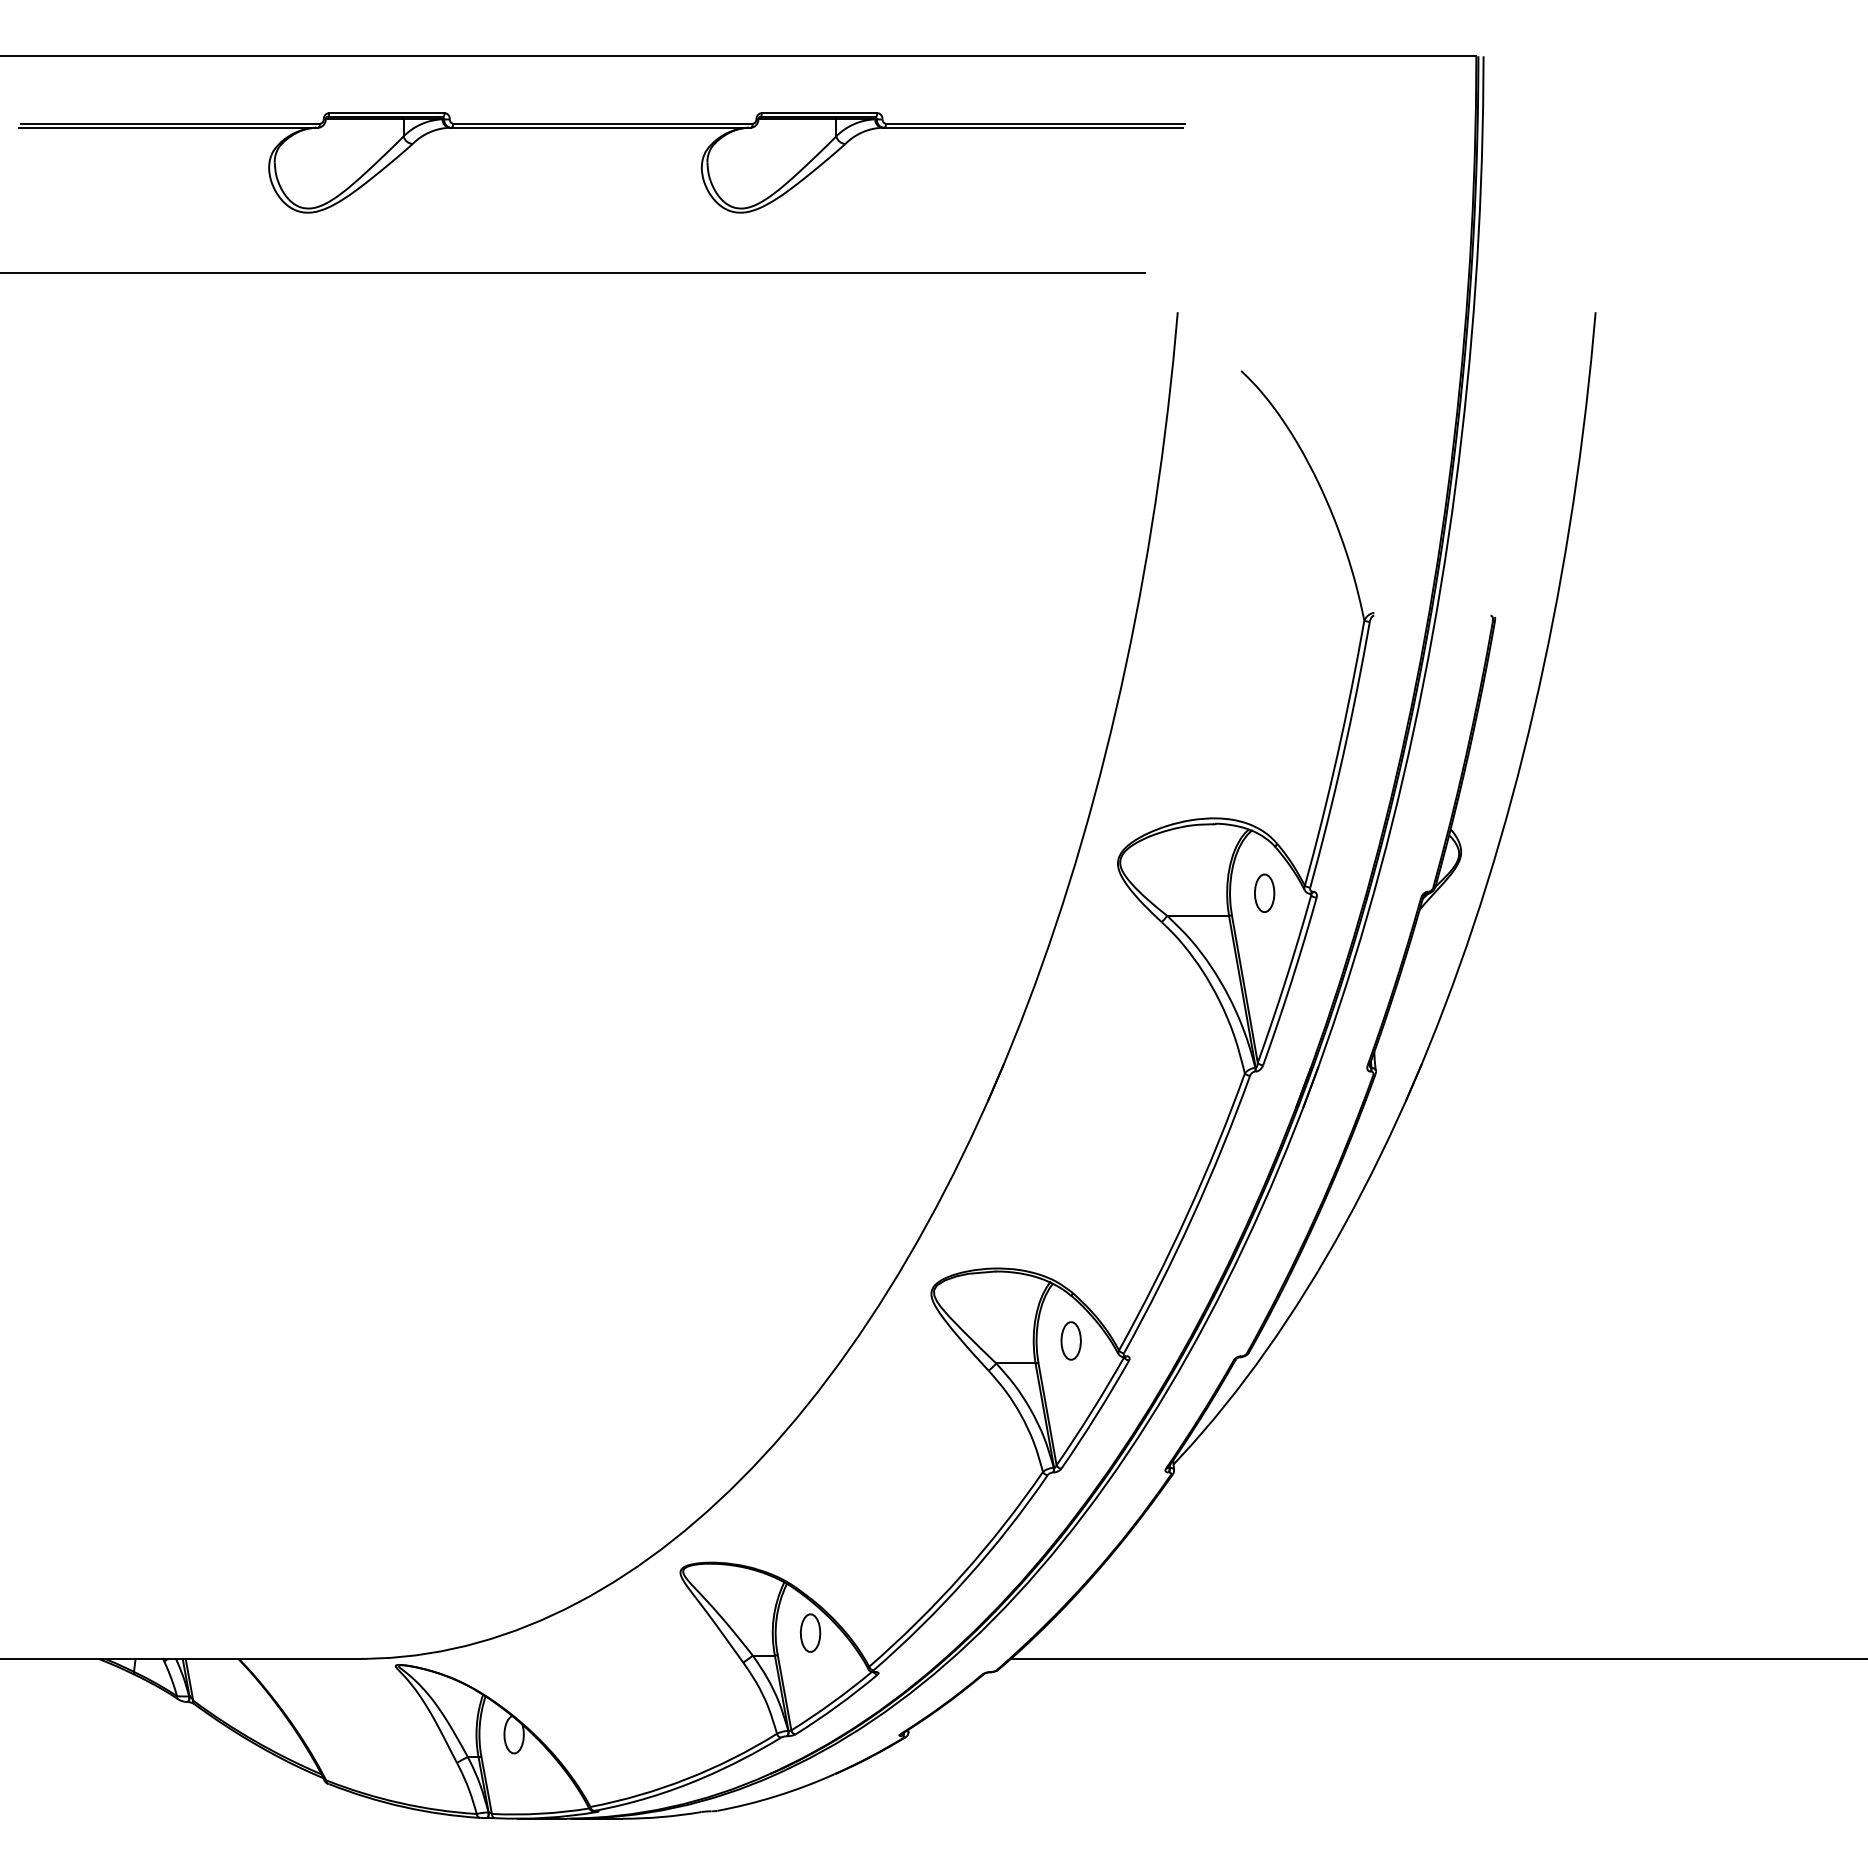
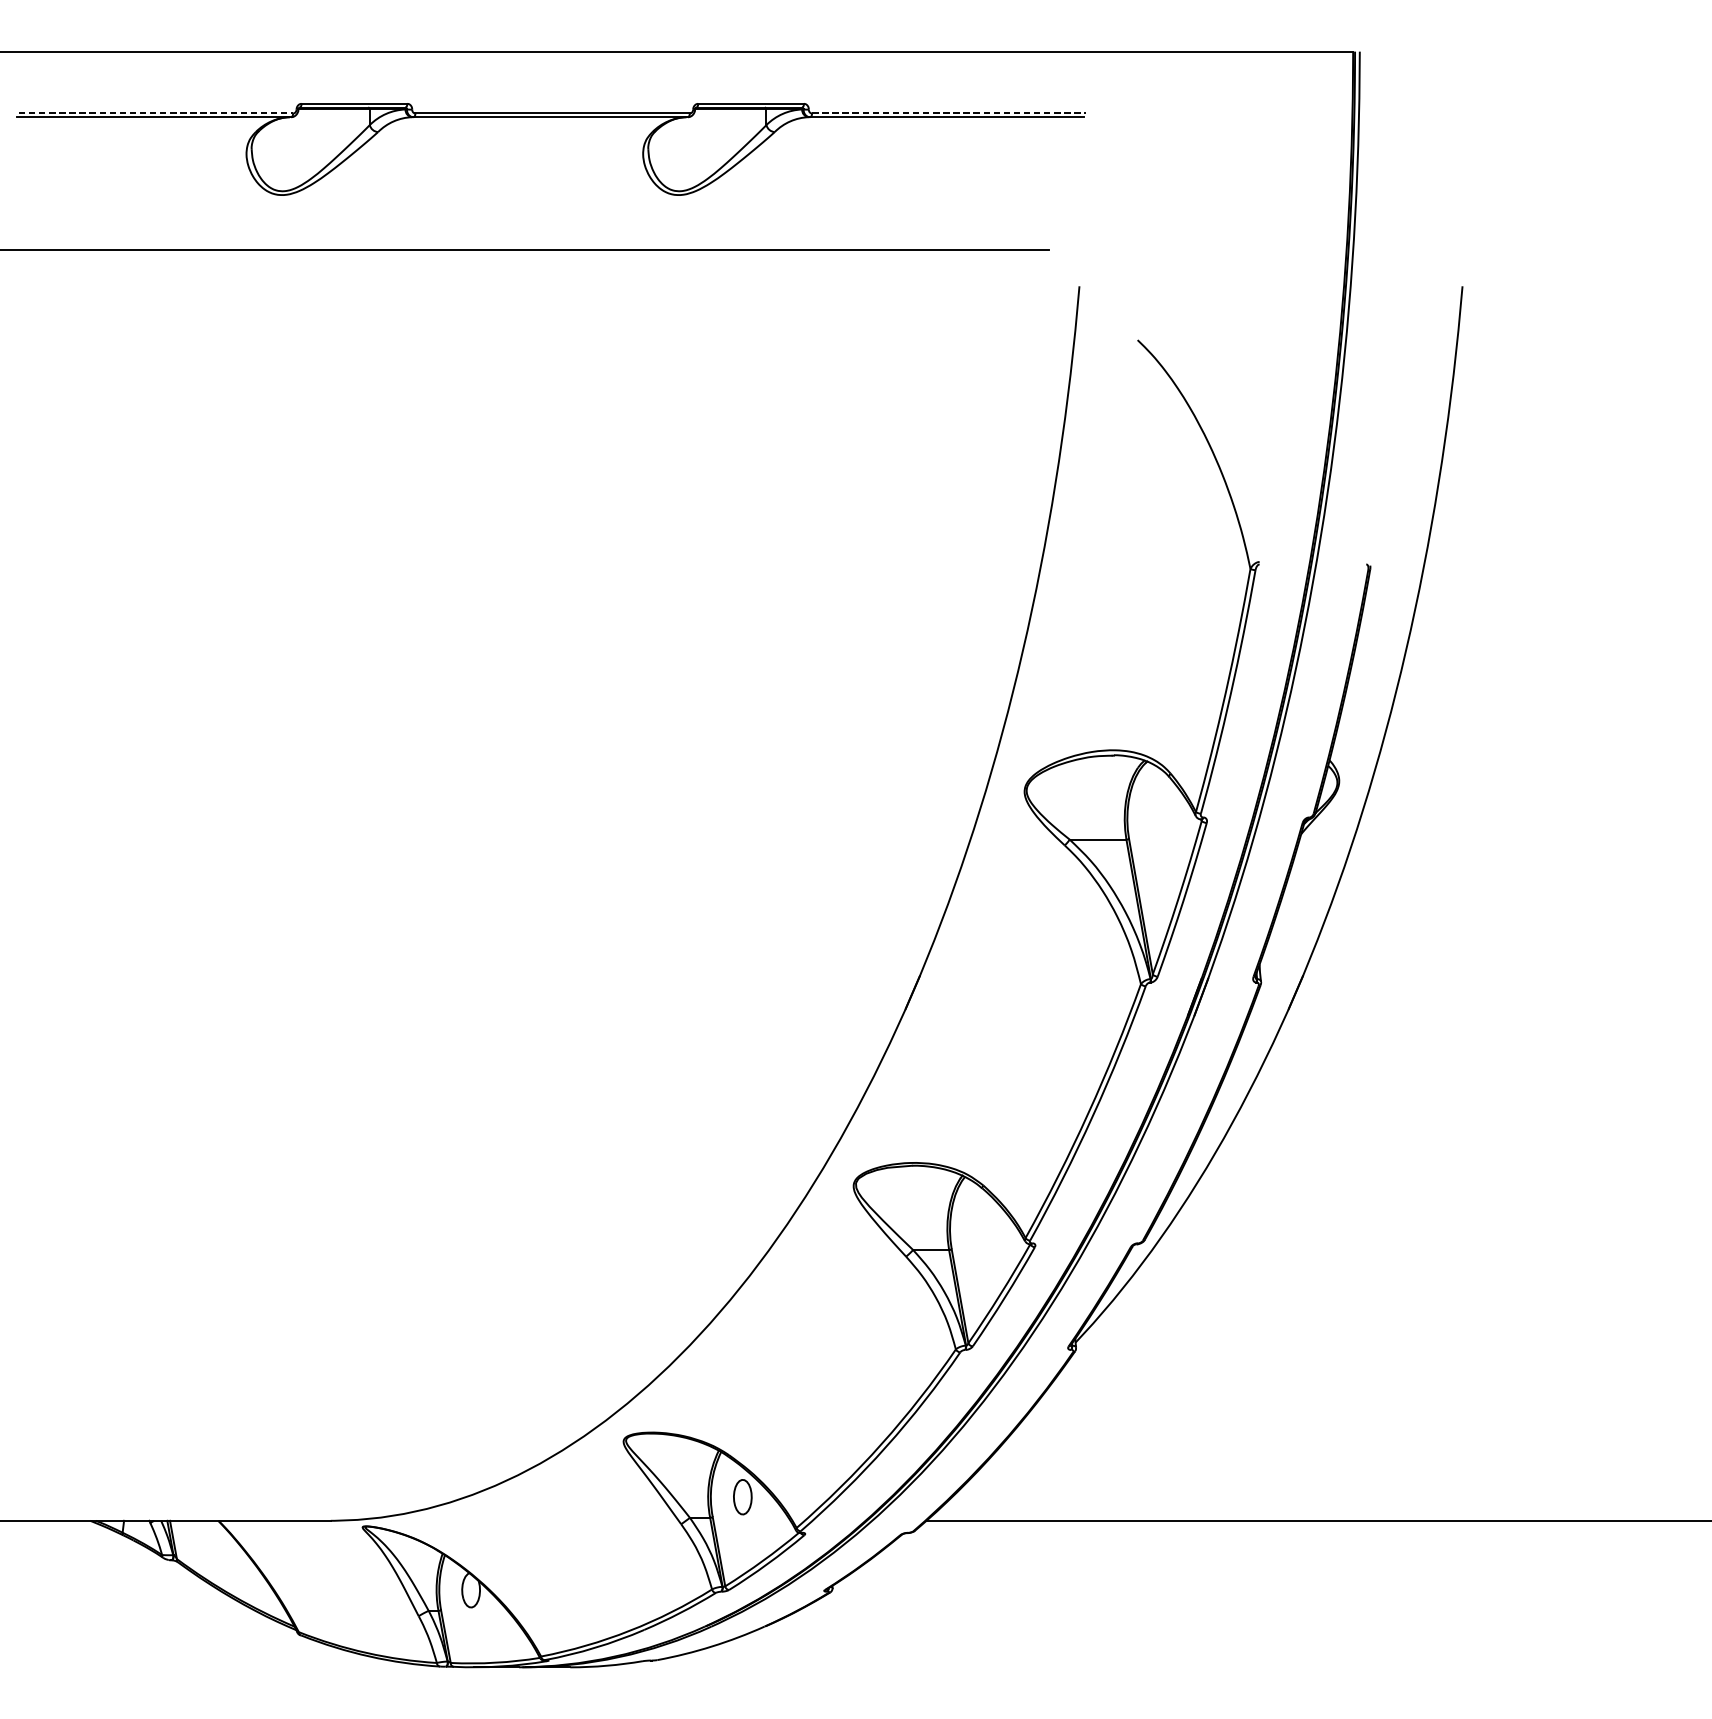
line: (170, 123) -> (156, 113), solid -> dashed
line: (1035, 123) -> (949, 113), solid -> dashed
part: (1264, 892) -> (1158, 818), removed
part: (1070, 1340) -> (981, 1228), removed

